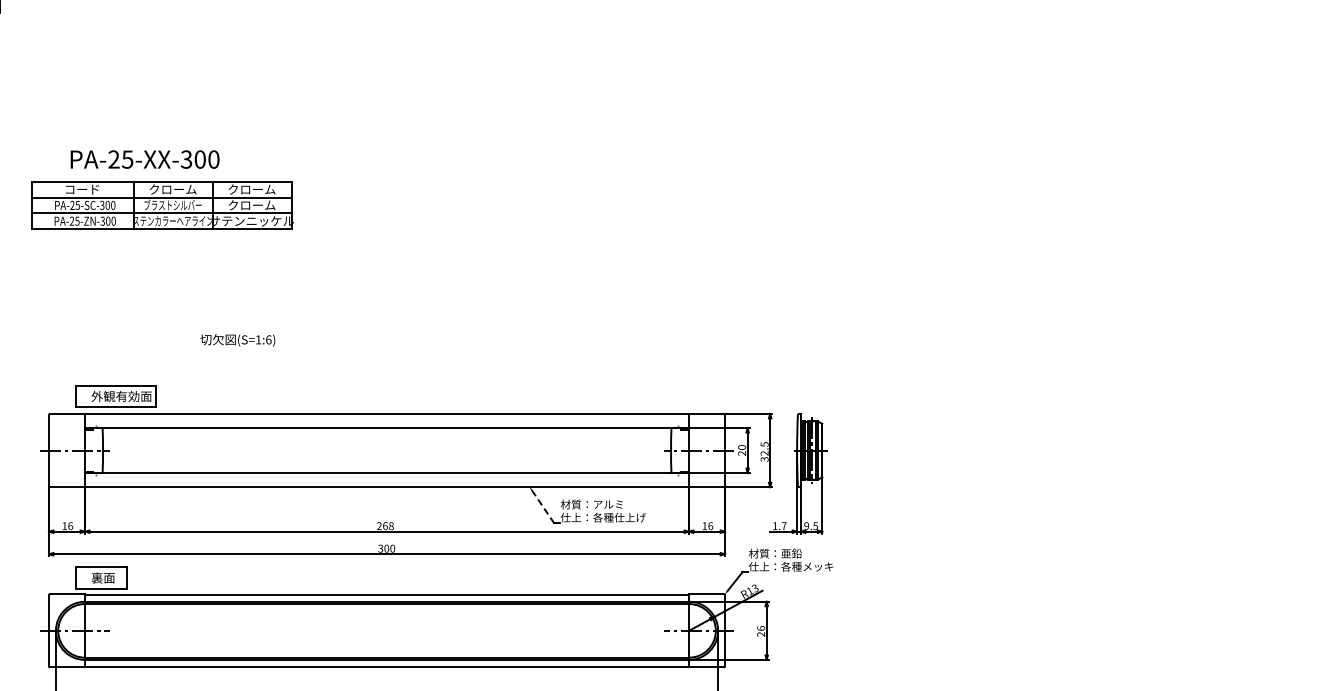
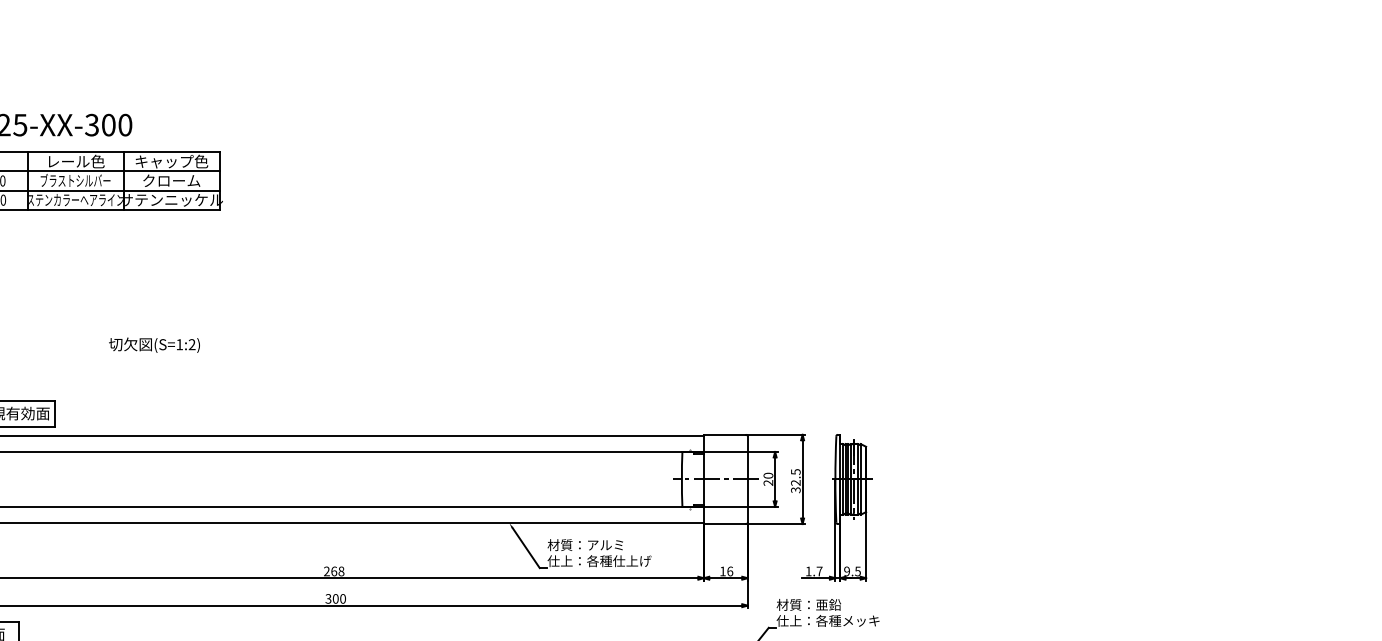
text: (172, 189) -> (74, 161), クローム -> レール色
text: (251, 189) -> (171, 161), クローム -> キャップ色
text: (268, 339) -> (191, 344), (S=1:6) -> (S=1:2)
line: (543, 506) -> (526, 547), dashed -> solid

